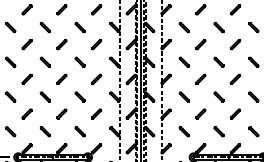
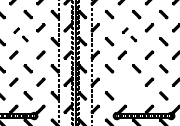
part: (70, 53) -> (20, 34), size x0.6
part: (209, 53) -> (129, 34), size x0.6
part: (214, 126) -> (133, 91), removed

